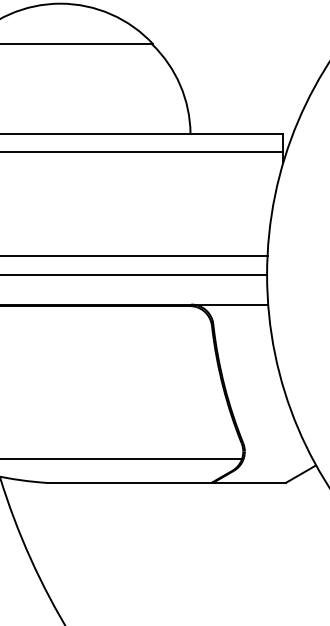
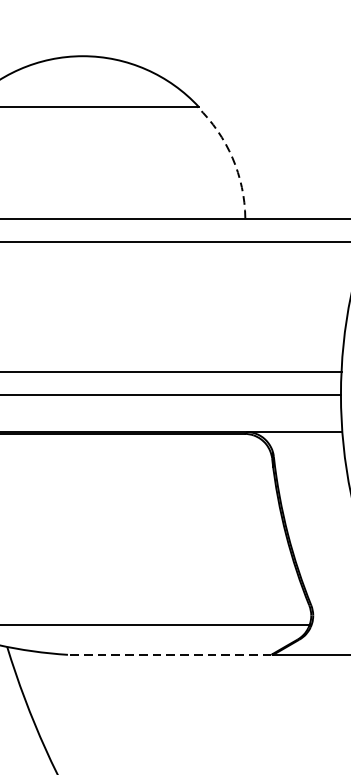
arc: (180, 85) -> (232, 158), solid -> dashed
line: (129, 483) -> (169, 655), solid -> dashed

